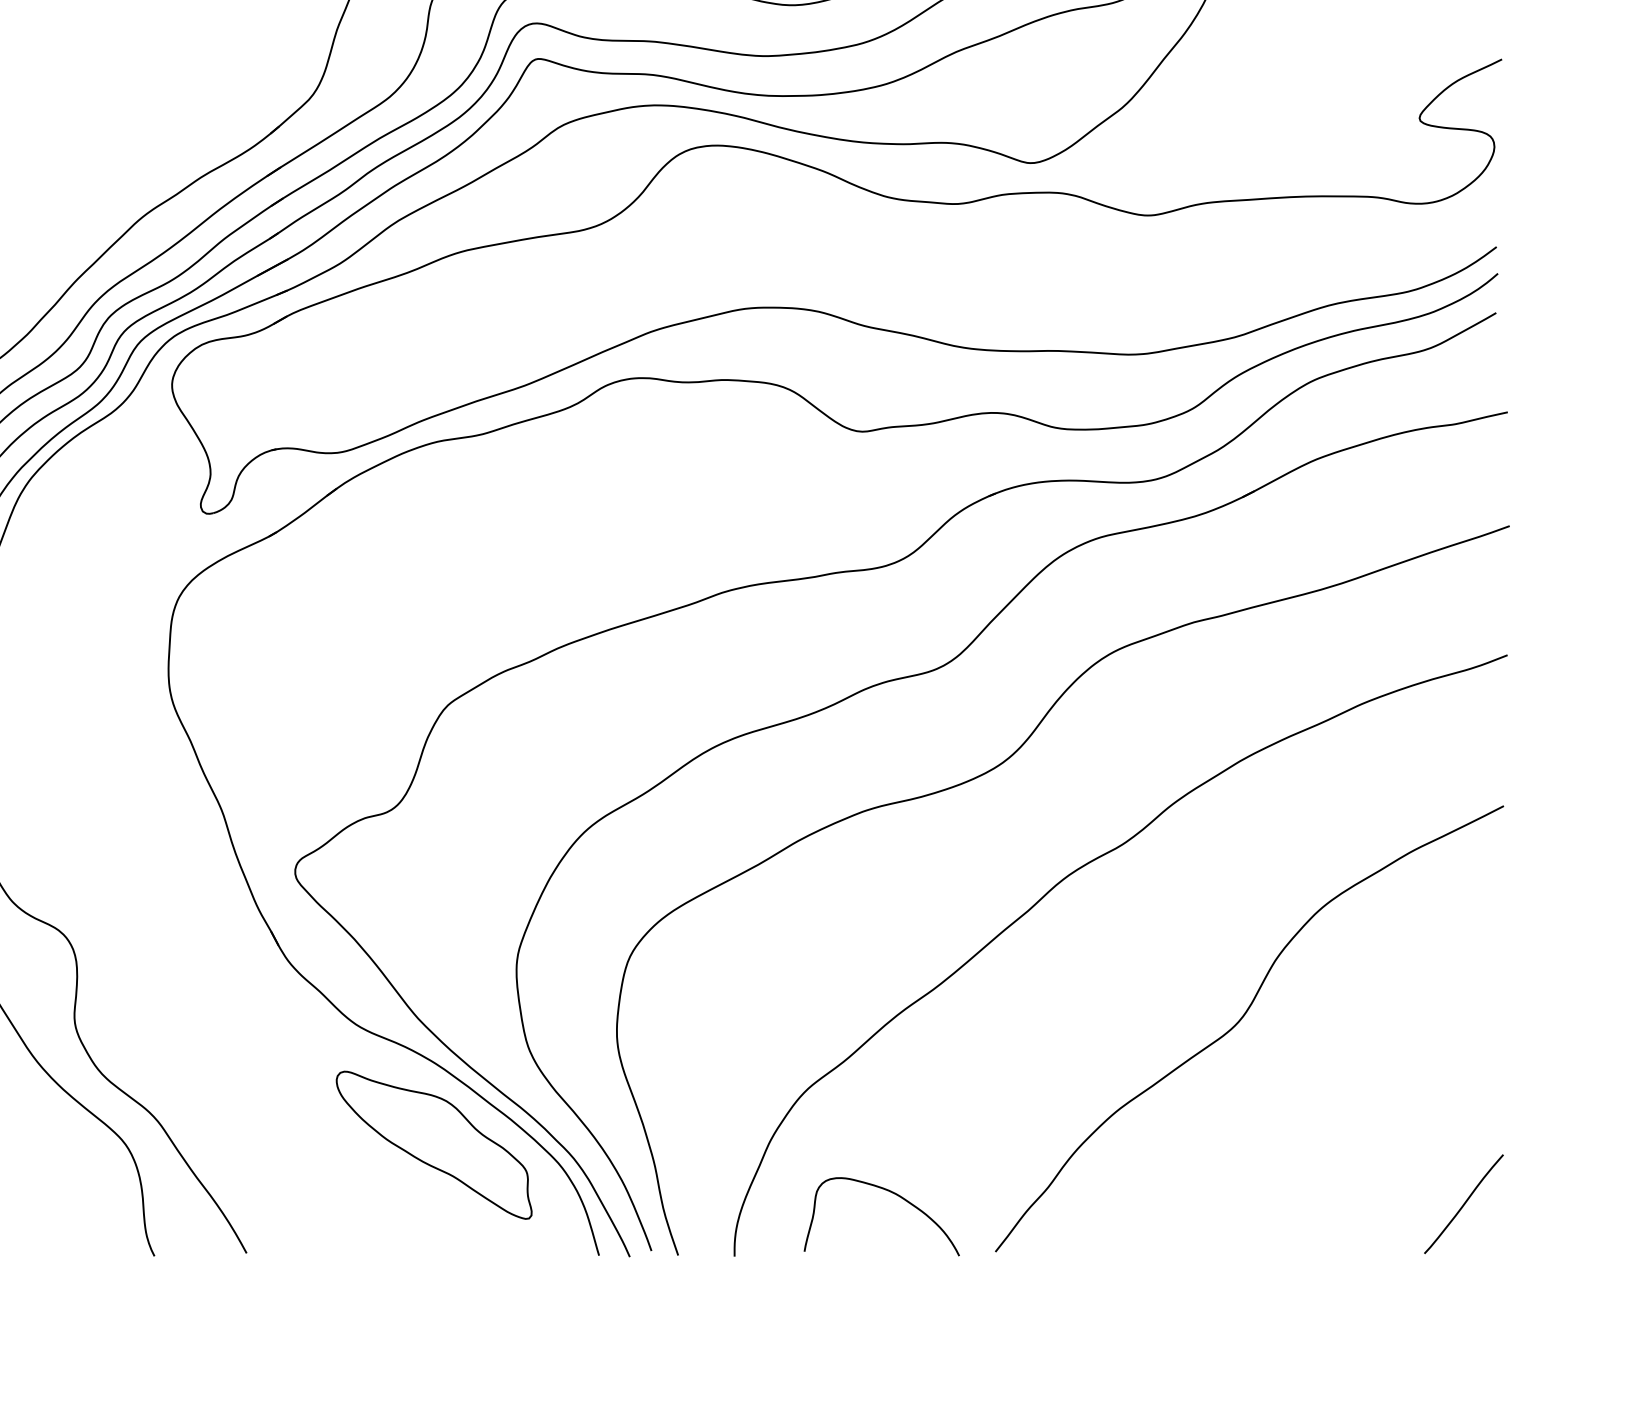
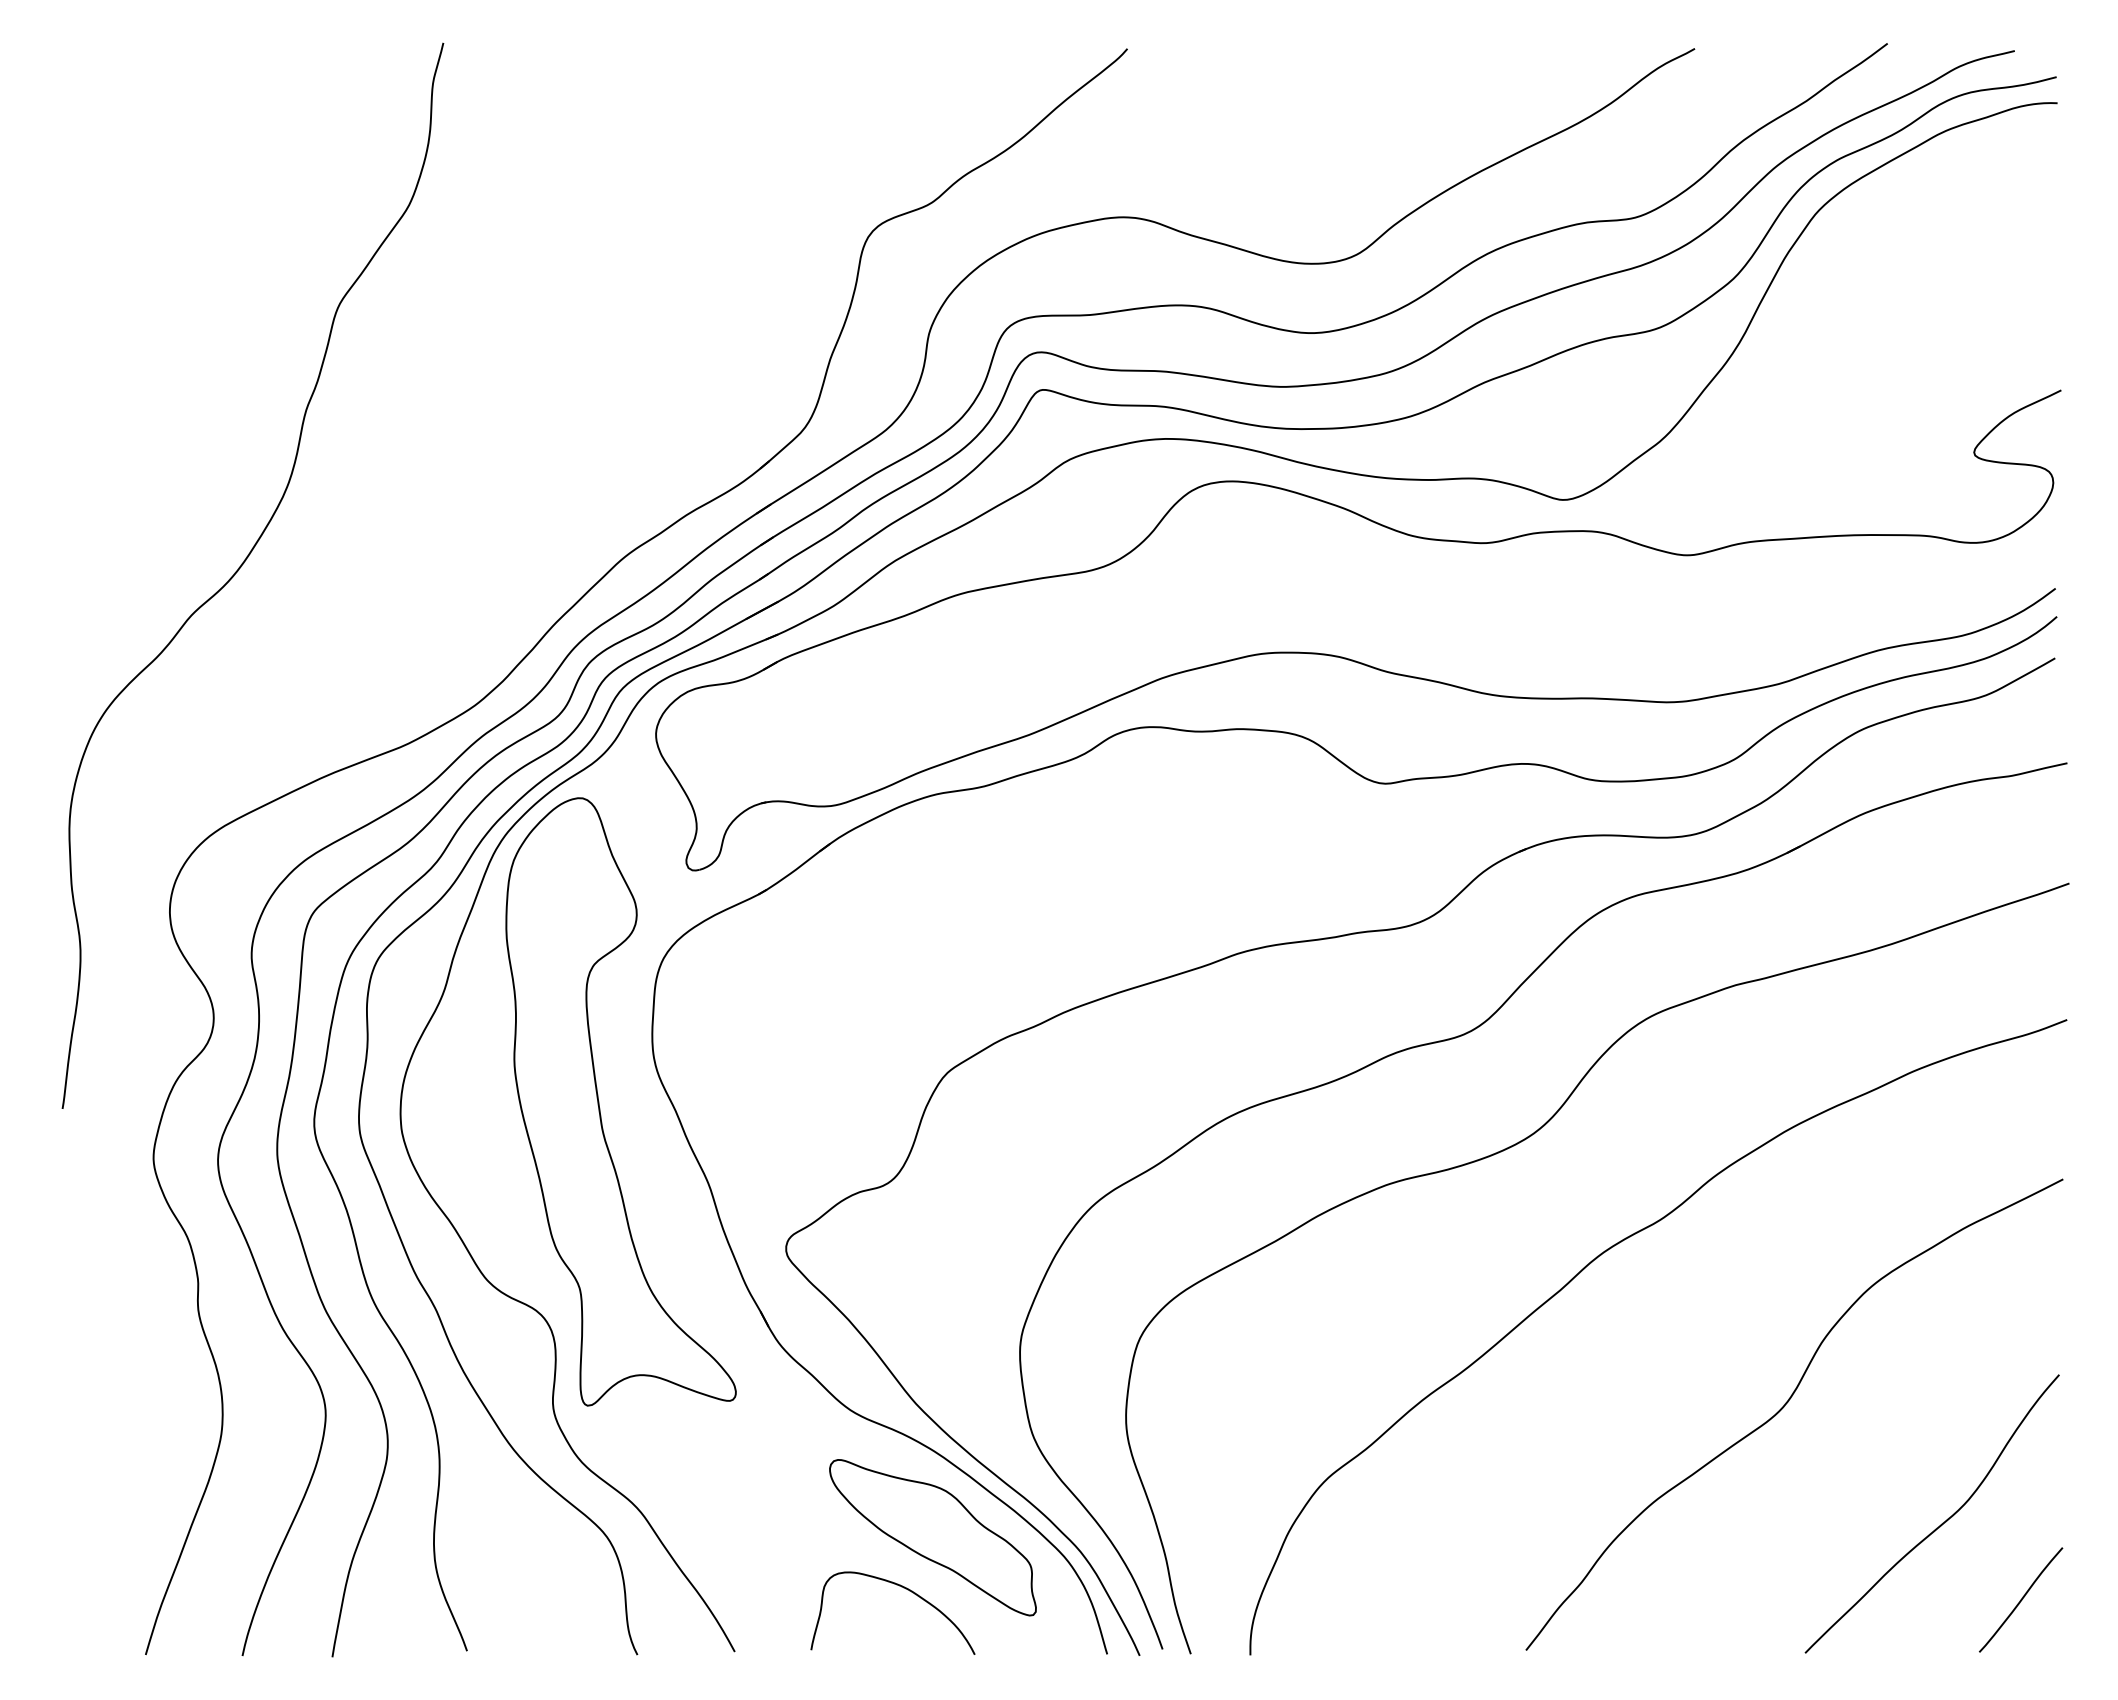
part: (118, 732) -> (599, 1101), added
curve: (1388, 1131) -> (1941, 1523), added
curve: (891, 1193) -> (903, 1588), moved

